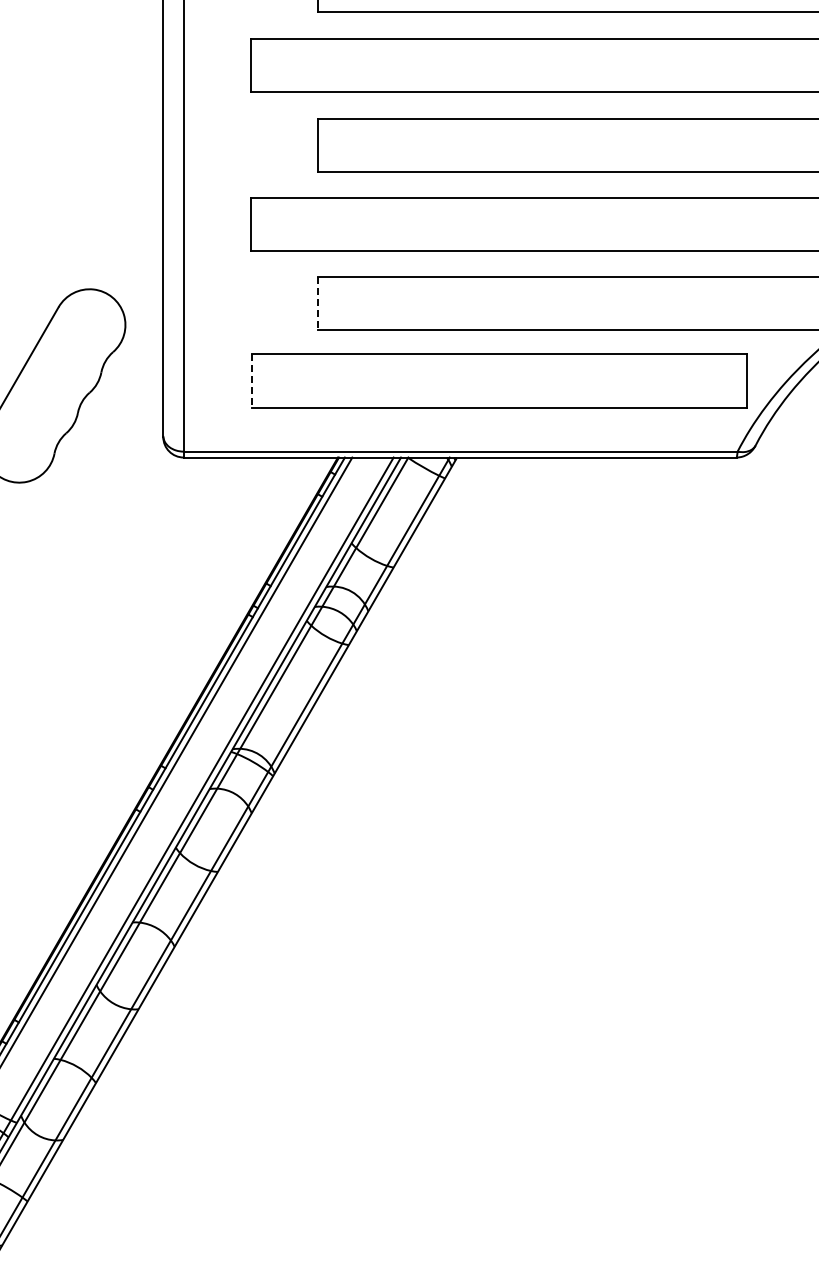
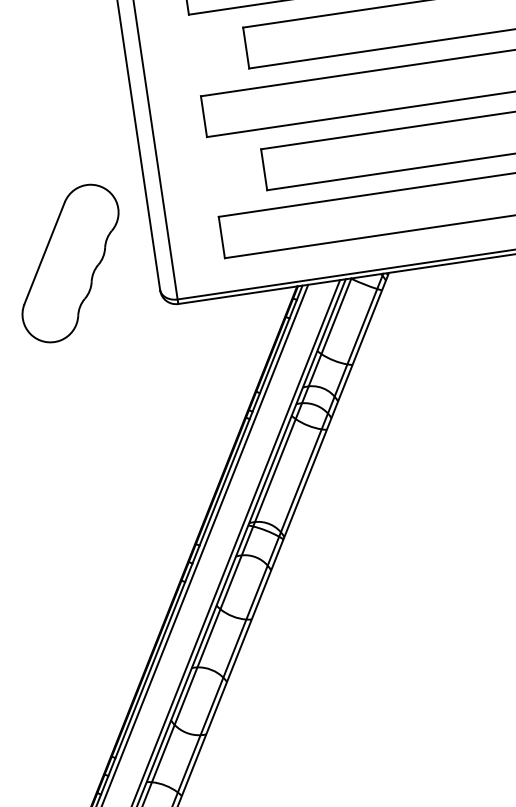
line: (317, 303) -> (263, 170), dashed -> solid
line: (251, 381) -> (221, 237), dashed -> solid

